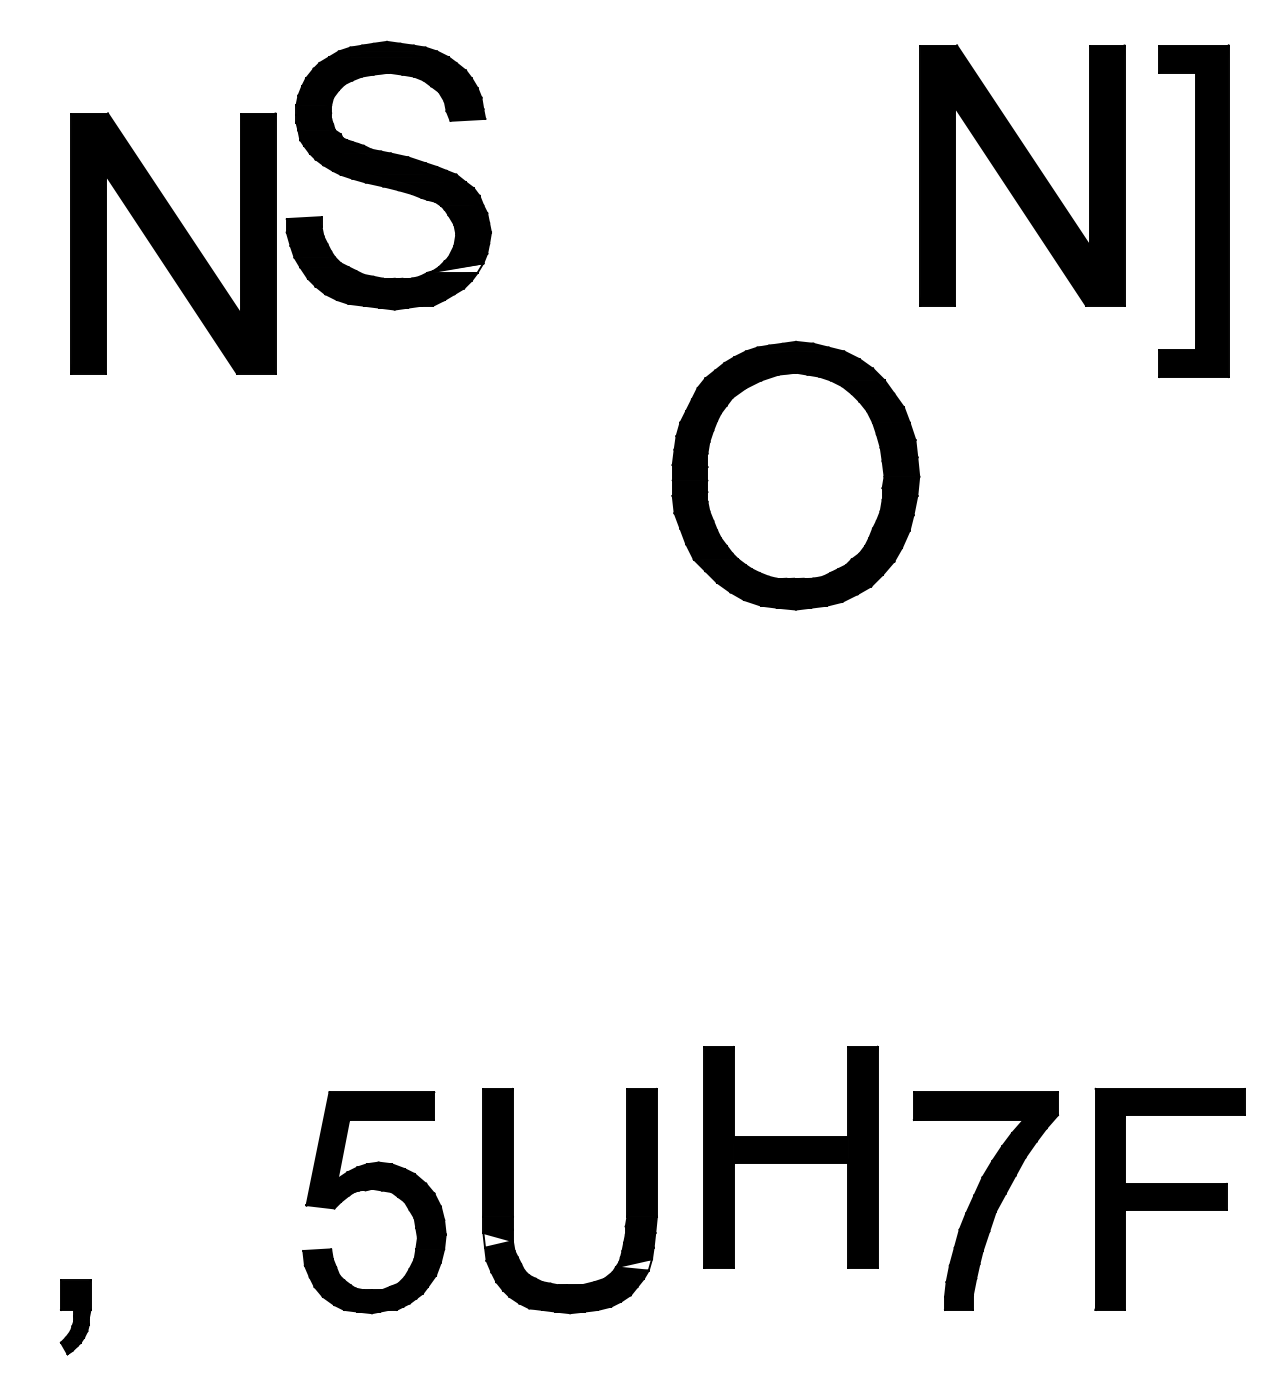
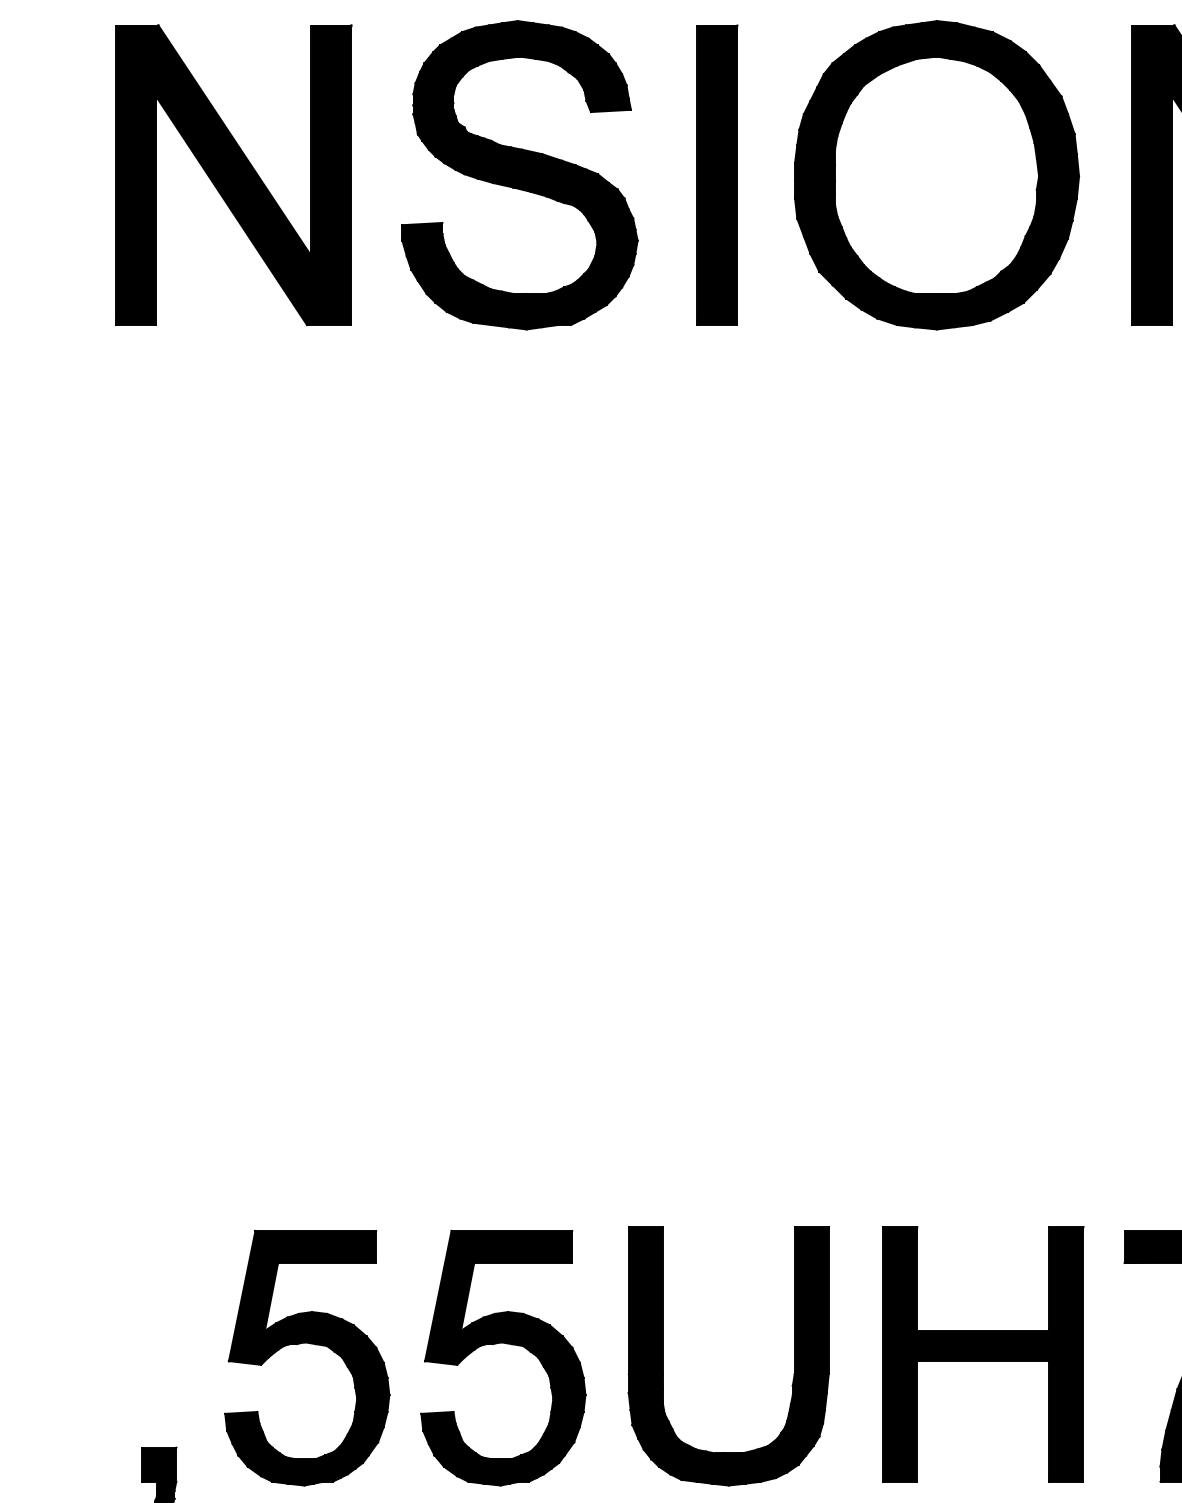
part: (560, 175) -> (717, 175), added
part: (173, 243) -> (233, 175), moved
fill: (455, 267) -> (596, 280), added
part: (795, 475) -> (936, 175), moved
part: (790, 1156) -> (982, 1353), moved
part: (204, 1190) -> (307, 1344), added
fill: (497, 1239) -> (645, 1400), added
fill: (633, 1264) -> (801, 1429), added

